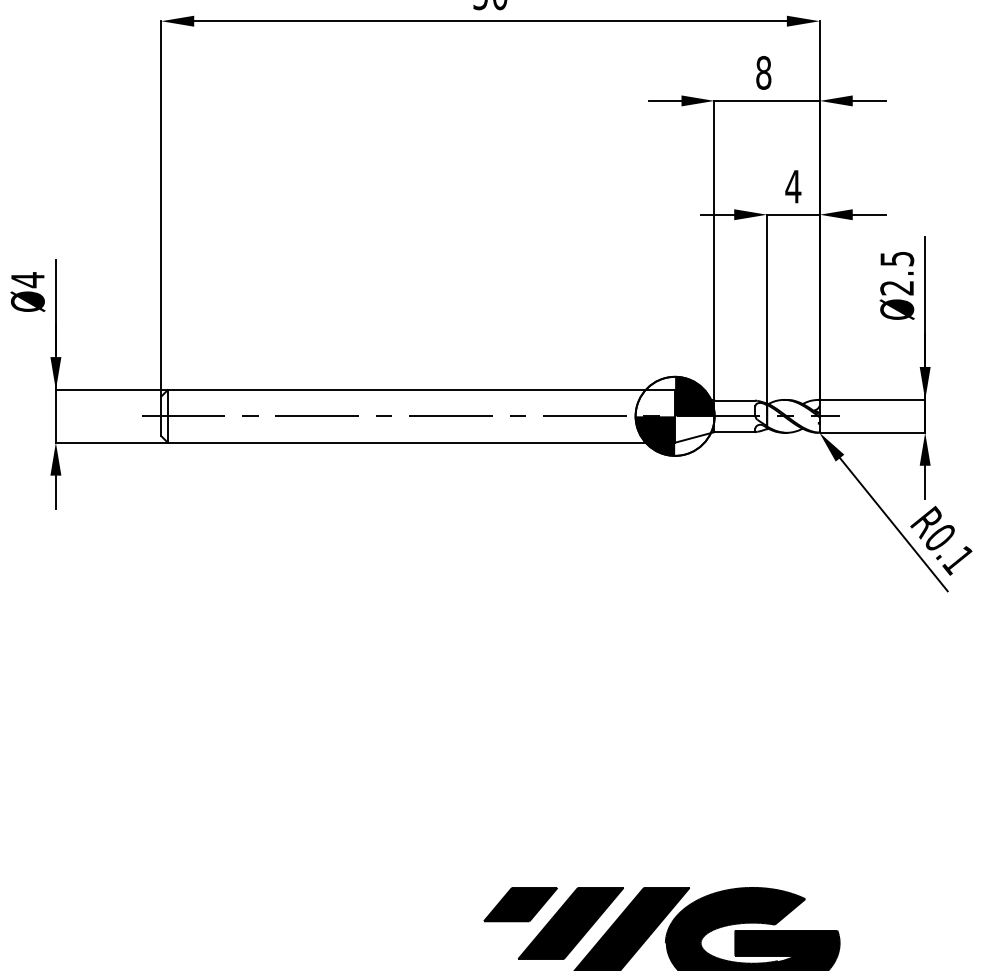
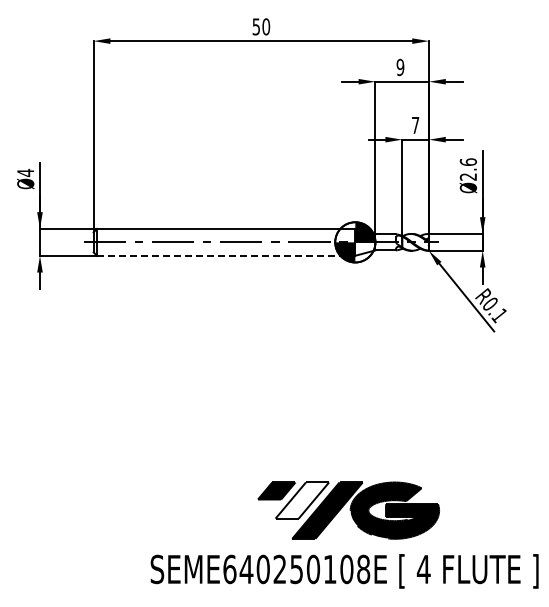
text: (763, 72) -> (400, 67), 8 -> 9
text: (793, 186) -> (415, 125), 4 -> 7
text: (897, 257) -> (468, 161), Ø2.5 -> Ø2.6
line: (422, 442) -> (226, 255), solid -> dashed
fill: (571, 923) -> (302, 500), removed

